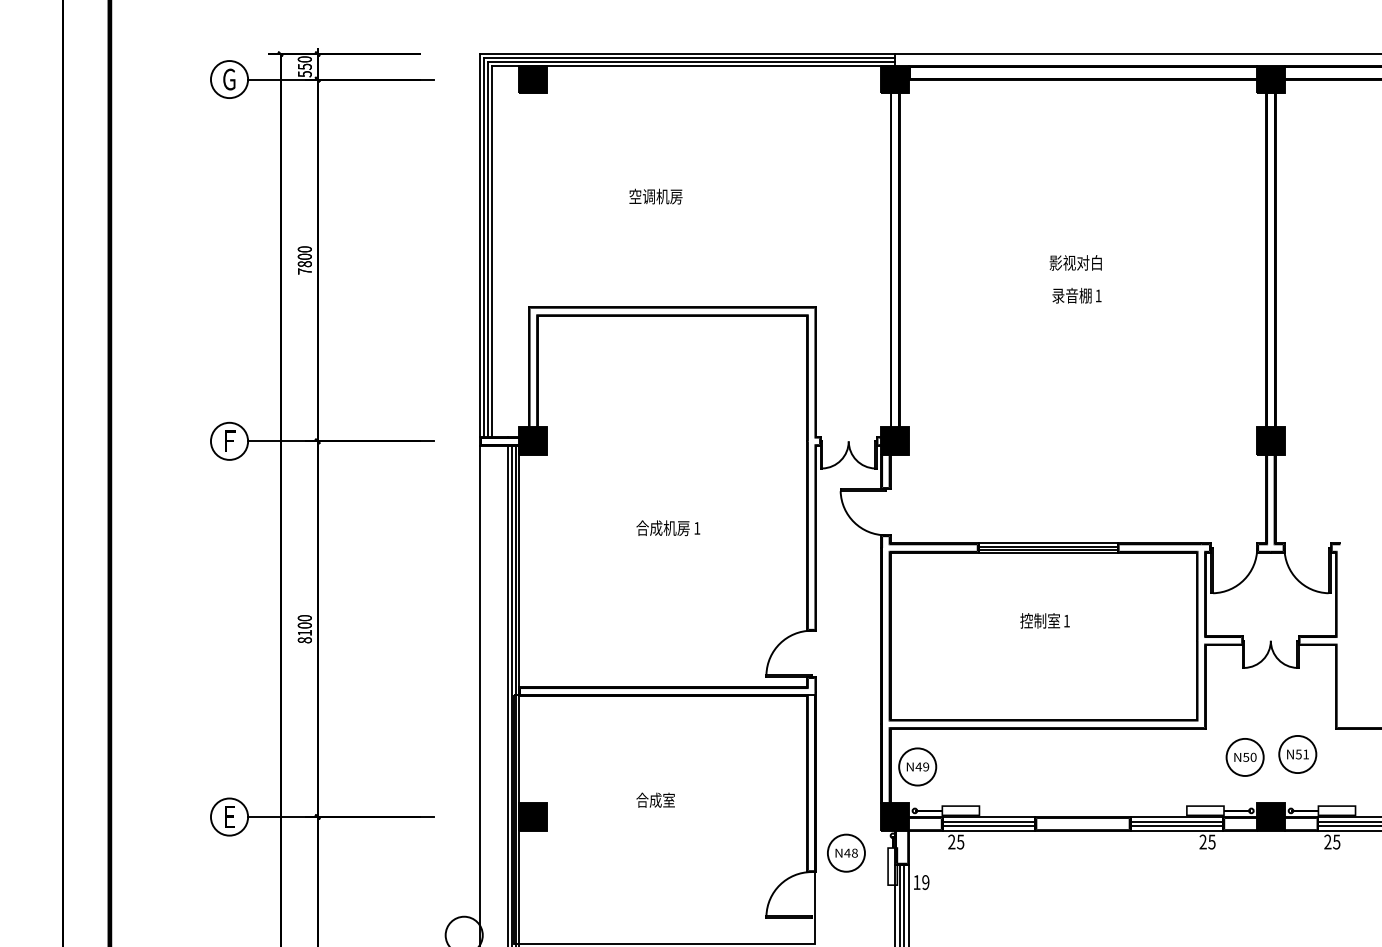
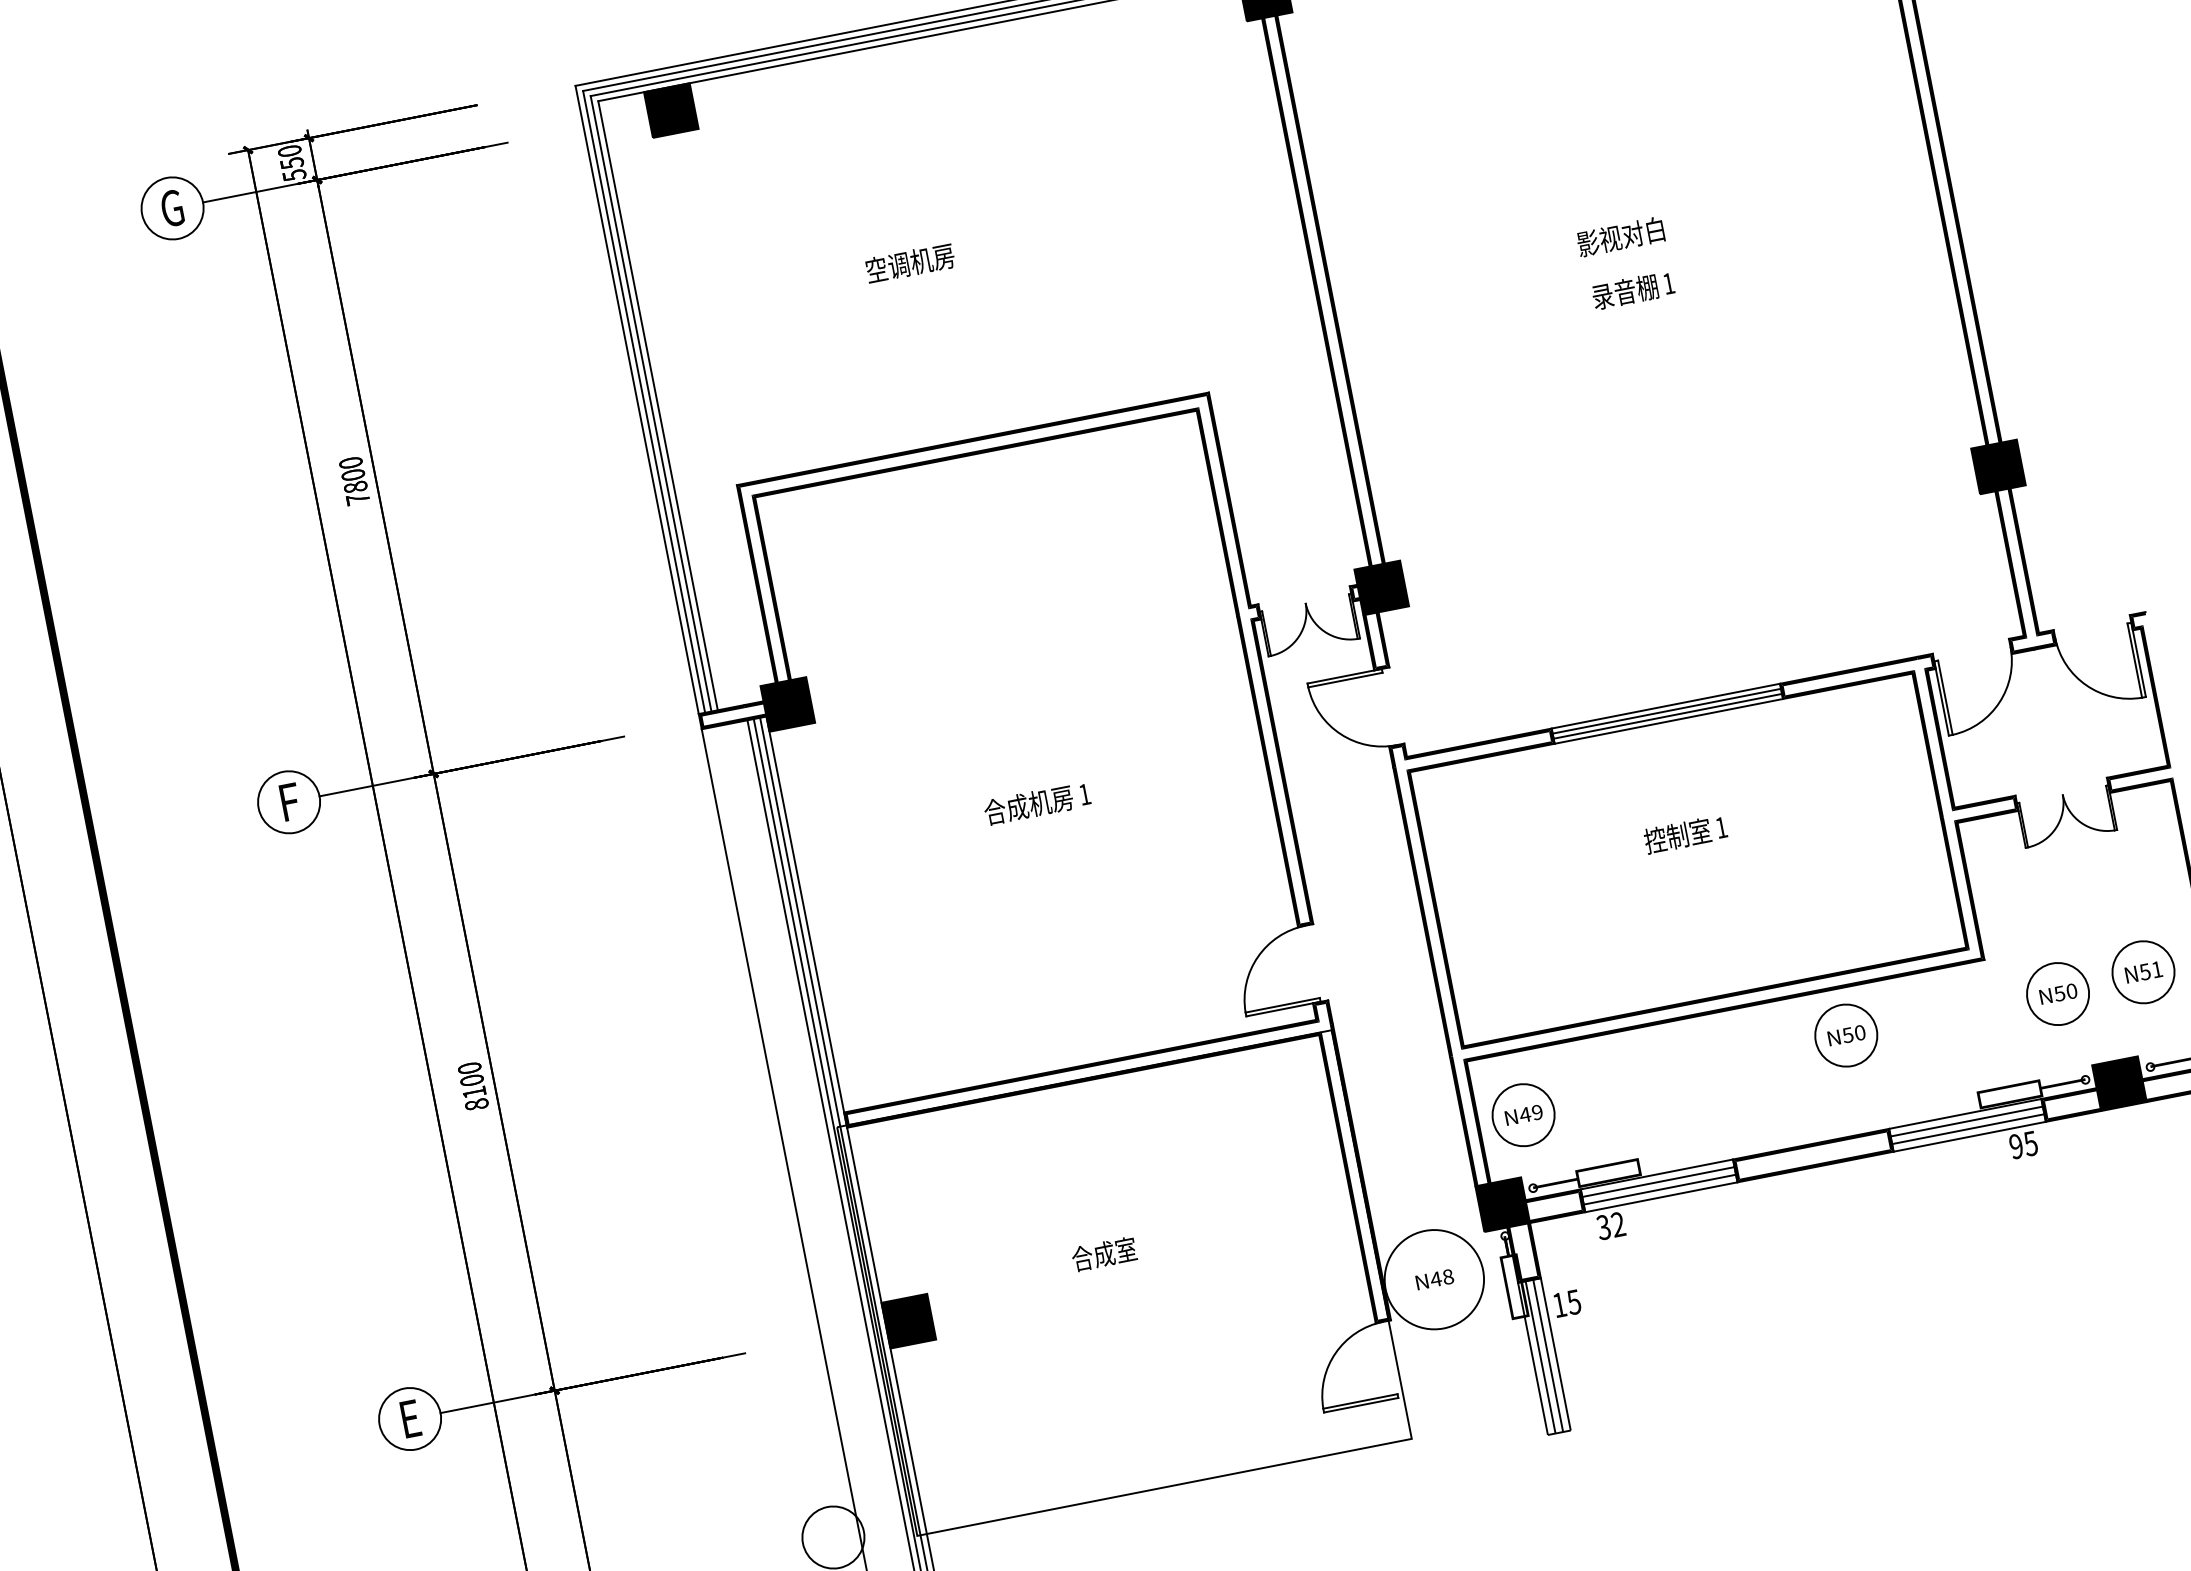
part: (1115, 757) -> (1845, 1035), added
text: (956, 841) -> (1611, 1225), 25 -> 32
text: (1202, 842) -> (2015, 1147), 25 -> 95
circle: (845, 852) -> (1432, 1278), size x1.6
text: (925, 882) -> (1573, 1302), 19 -> 15

